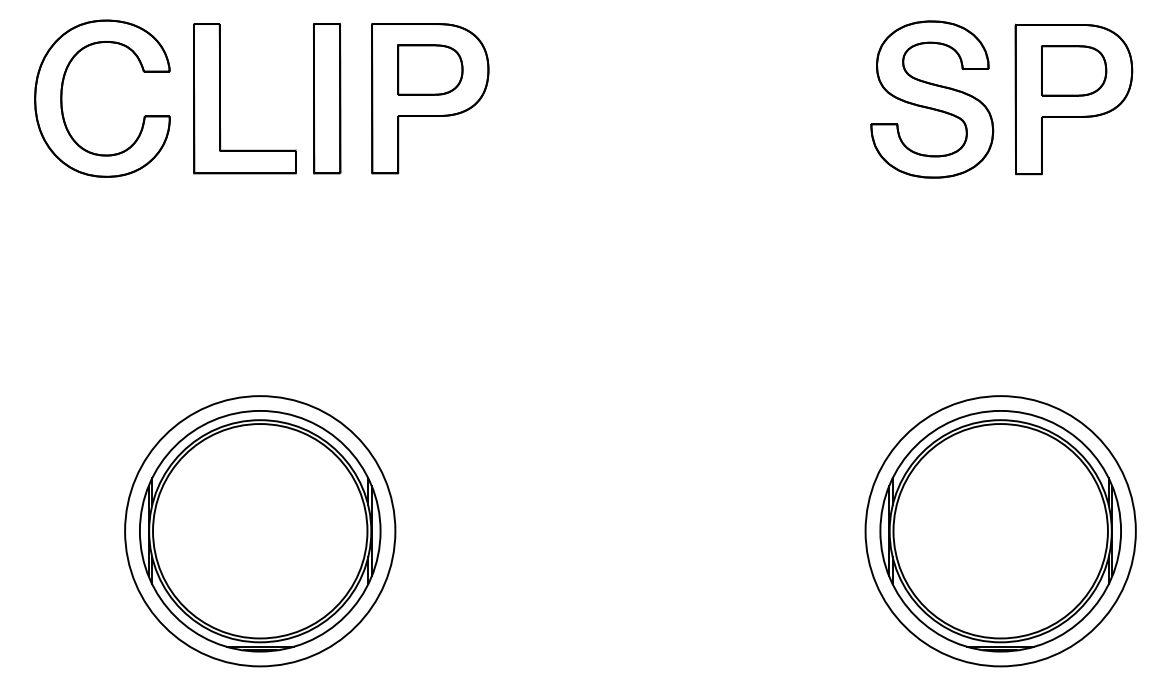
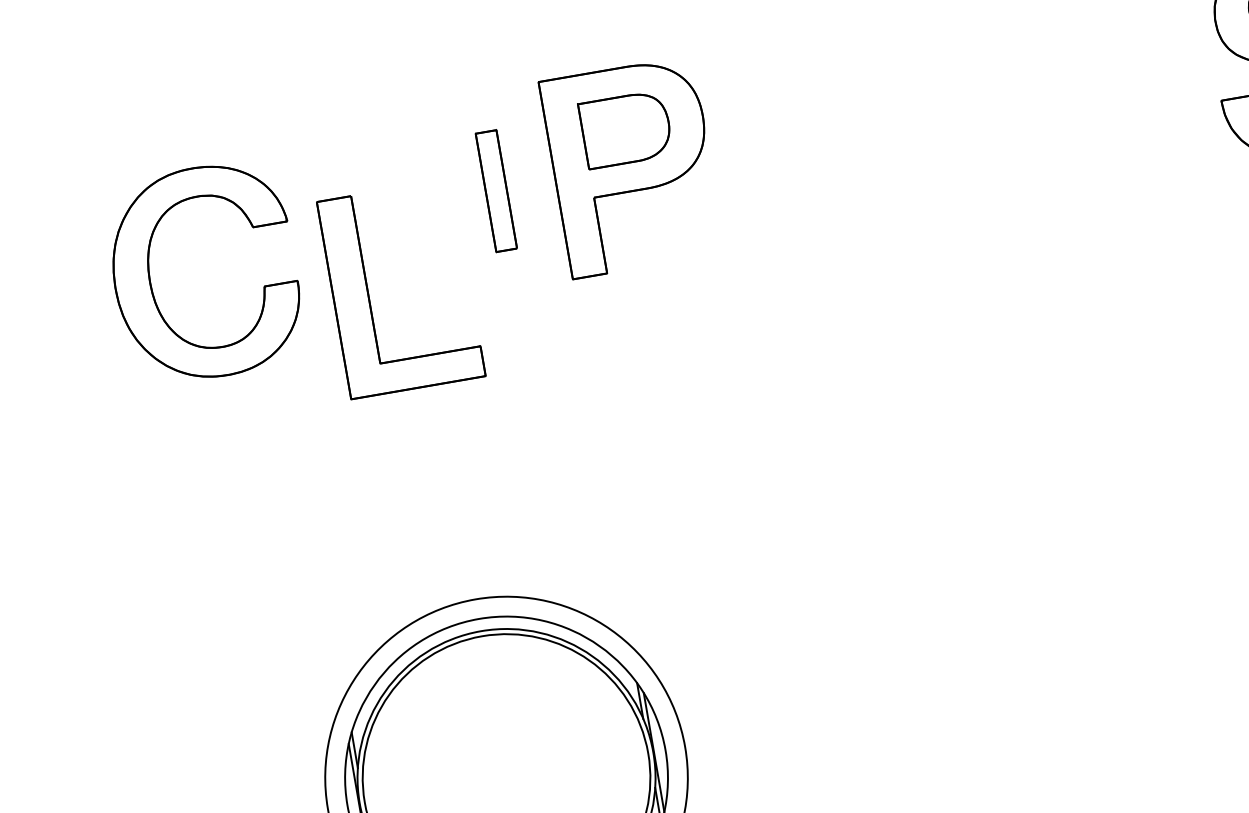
part: (62, 98) -> (151, 281), moved
part: (220, 98) -> (368, 294), moved
part: (327, 98) -> (496, 190), size x0.6

